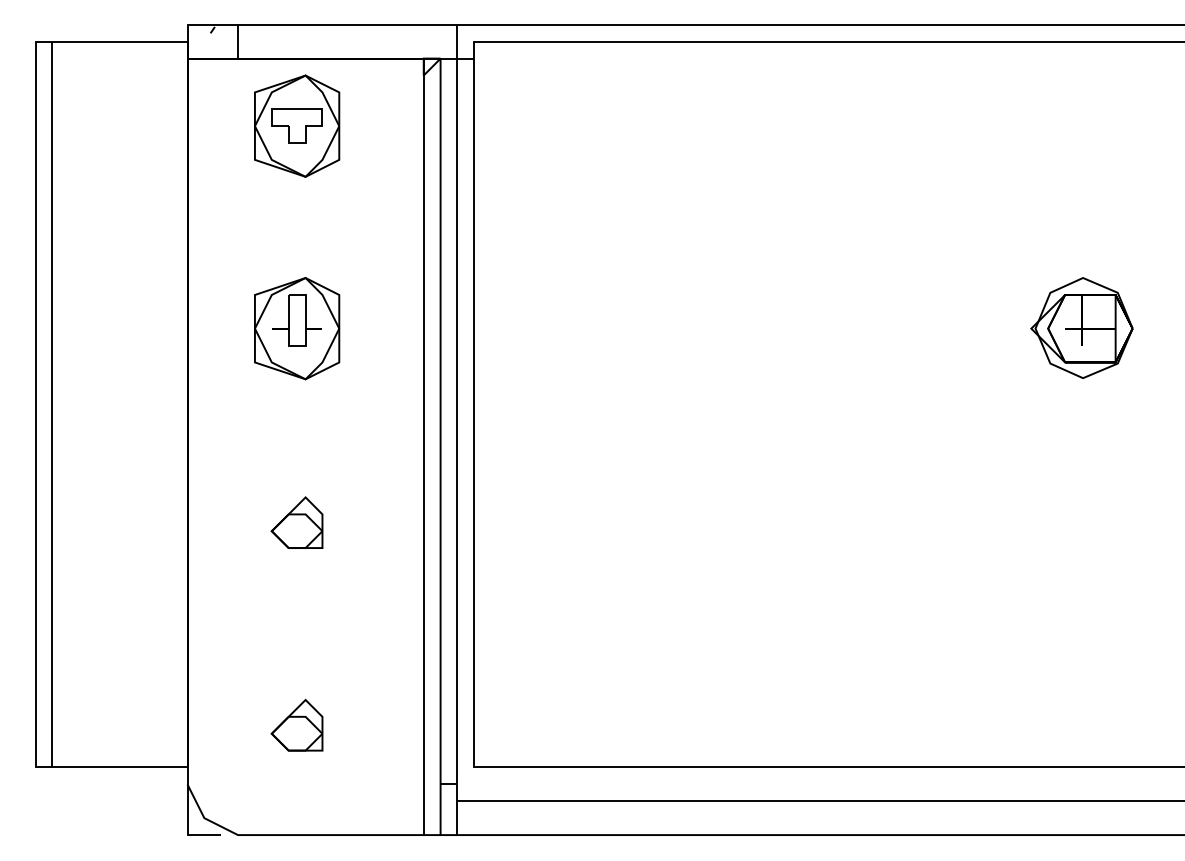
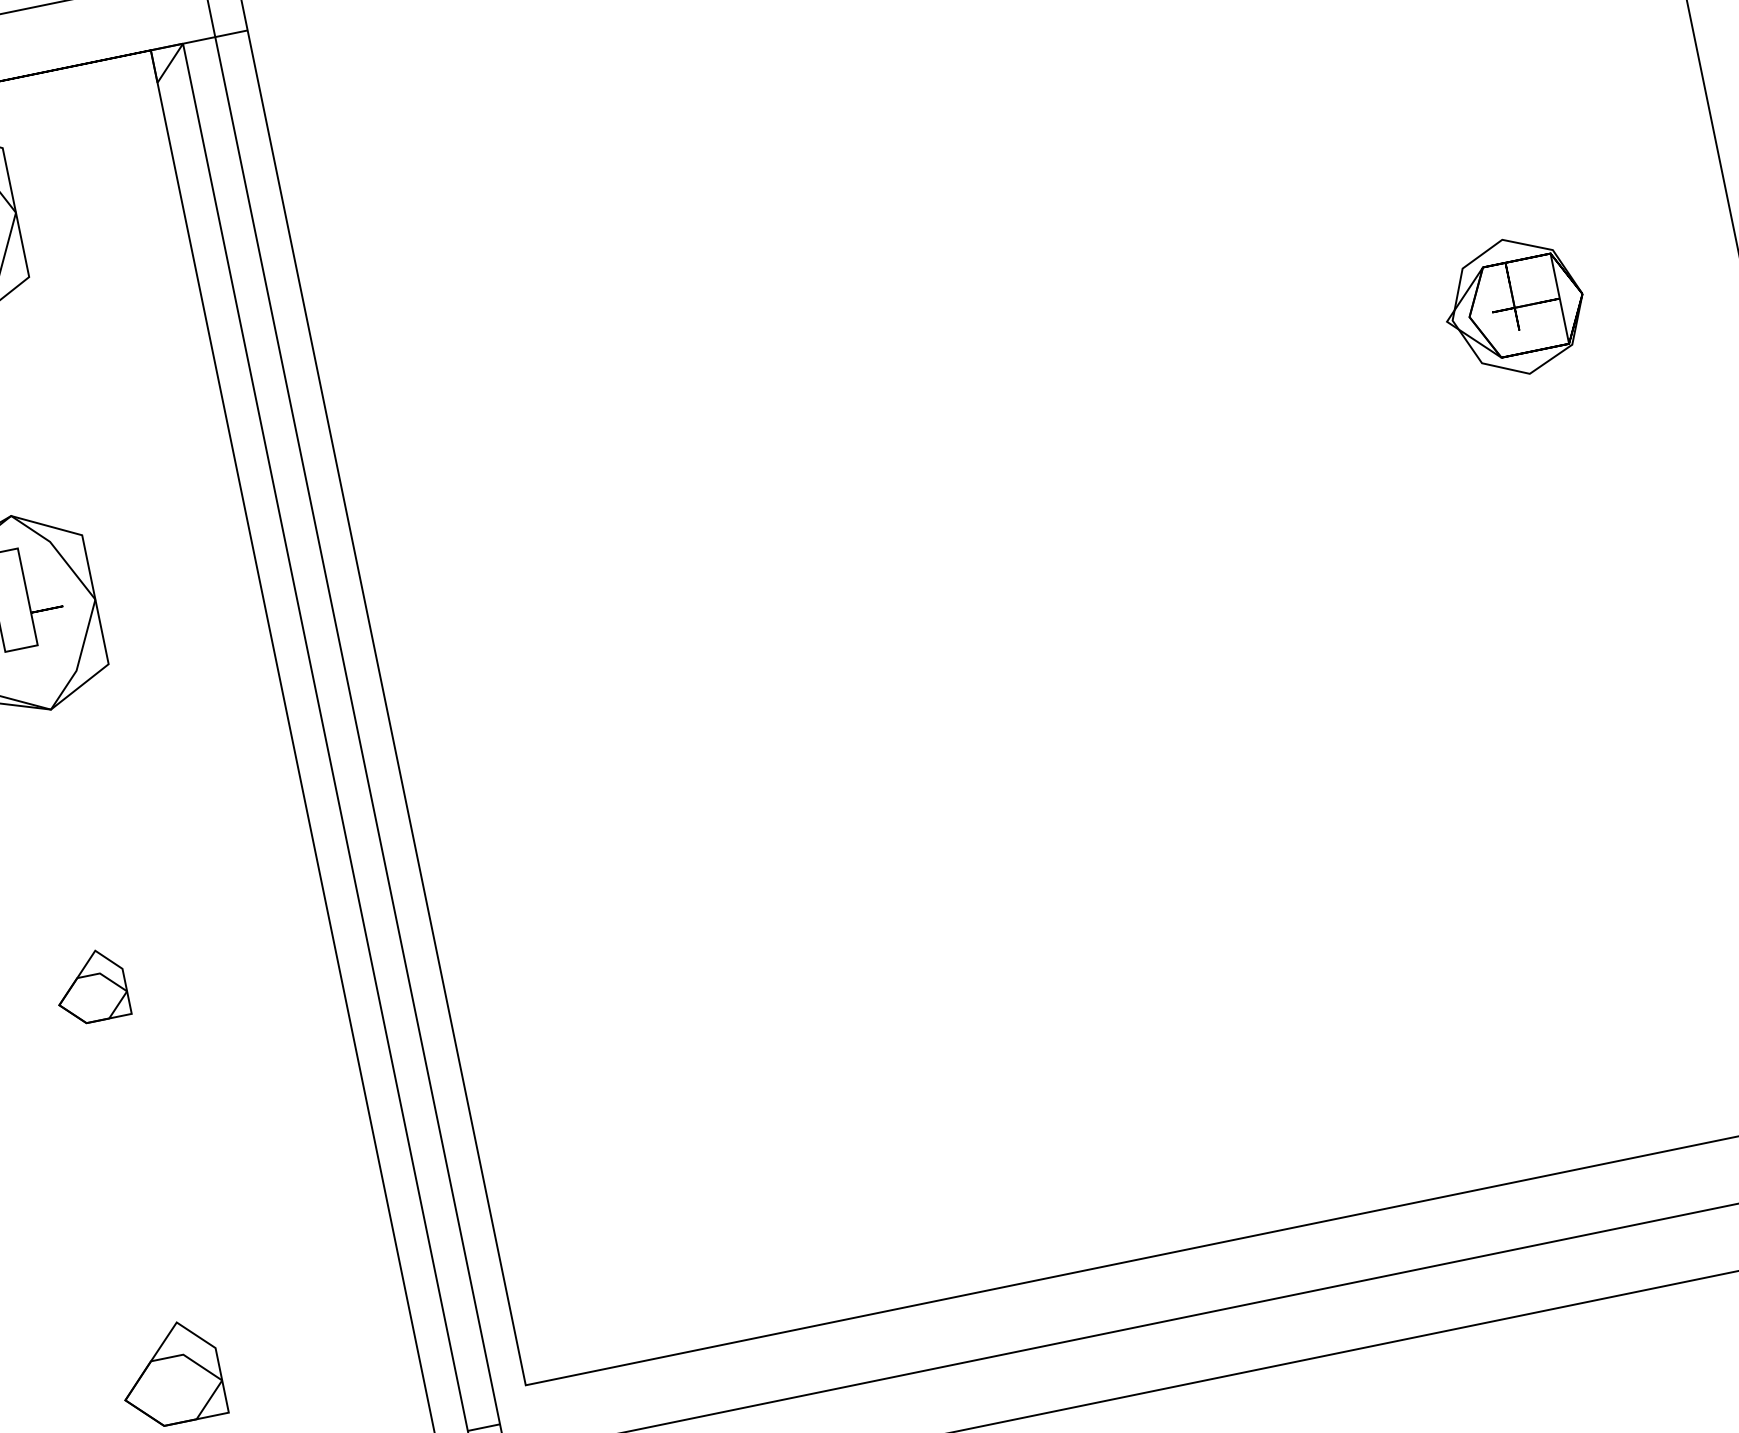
part: (1081, 327) -> (1513, 306), size x0.7
part: (296, 522) -> (89, 986), size x0.7

